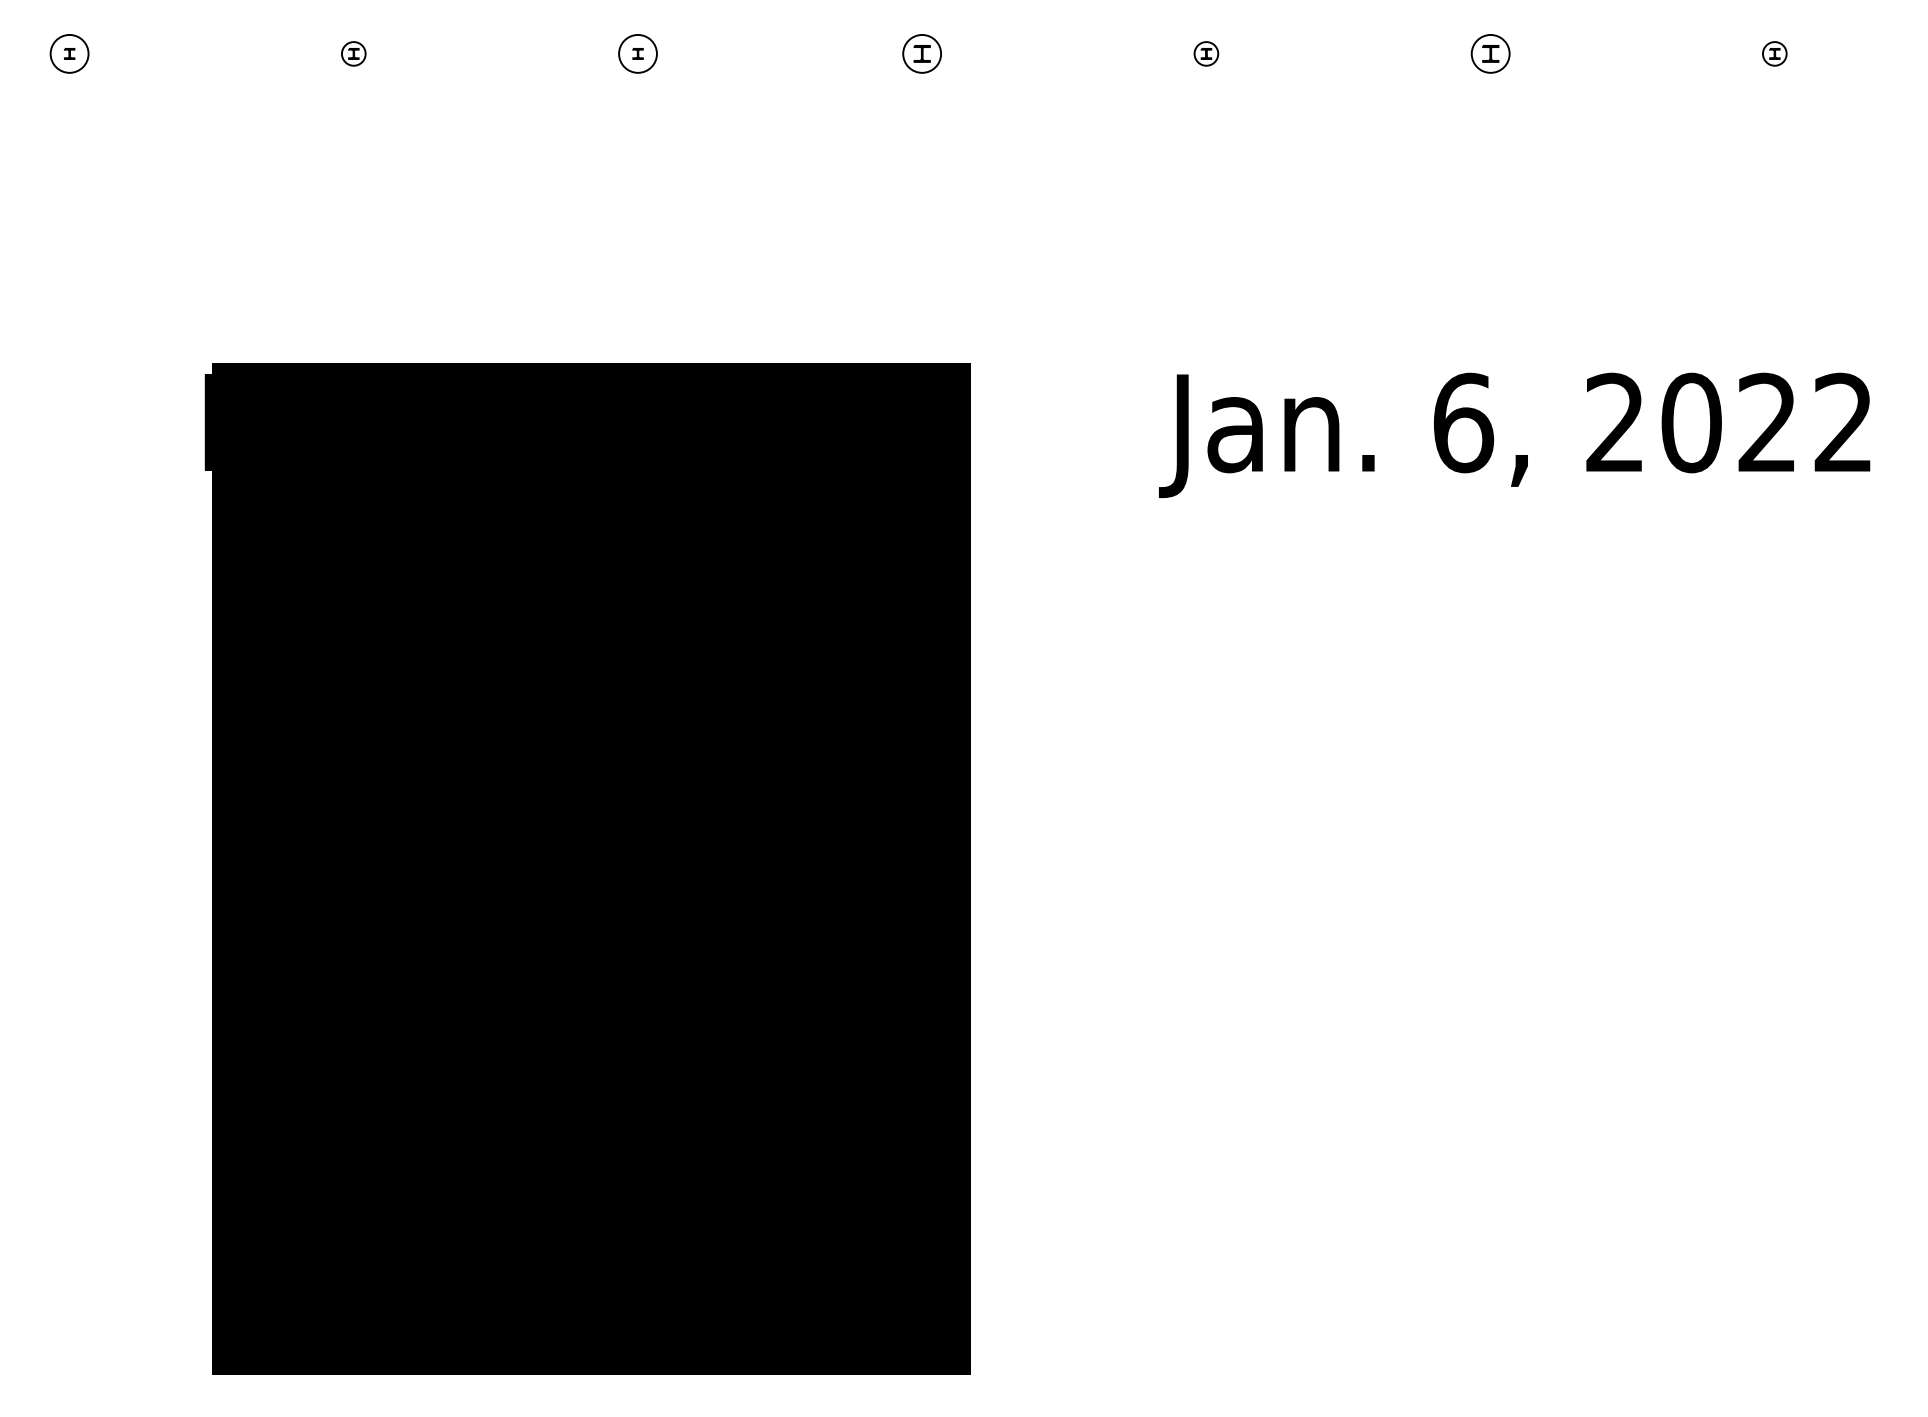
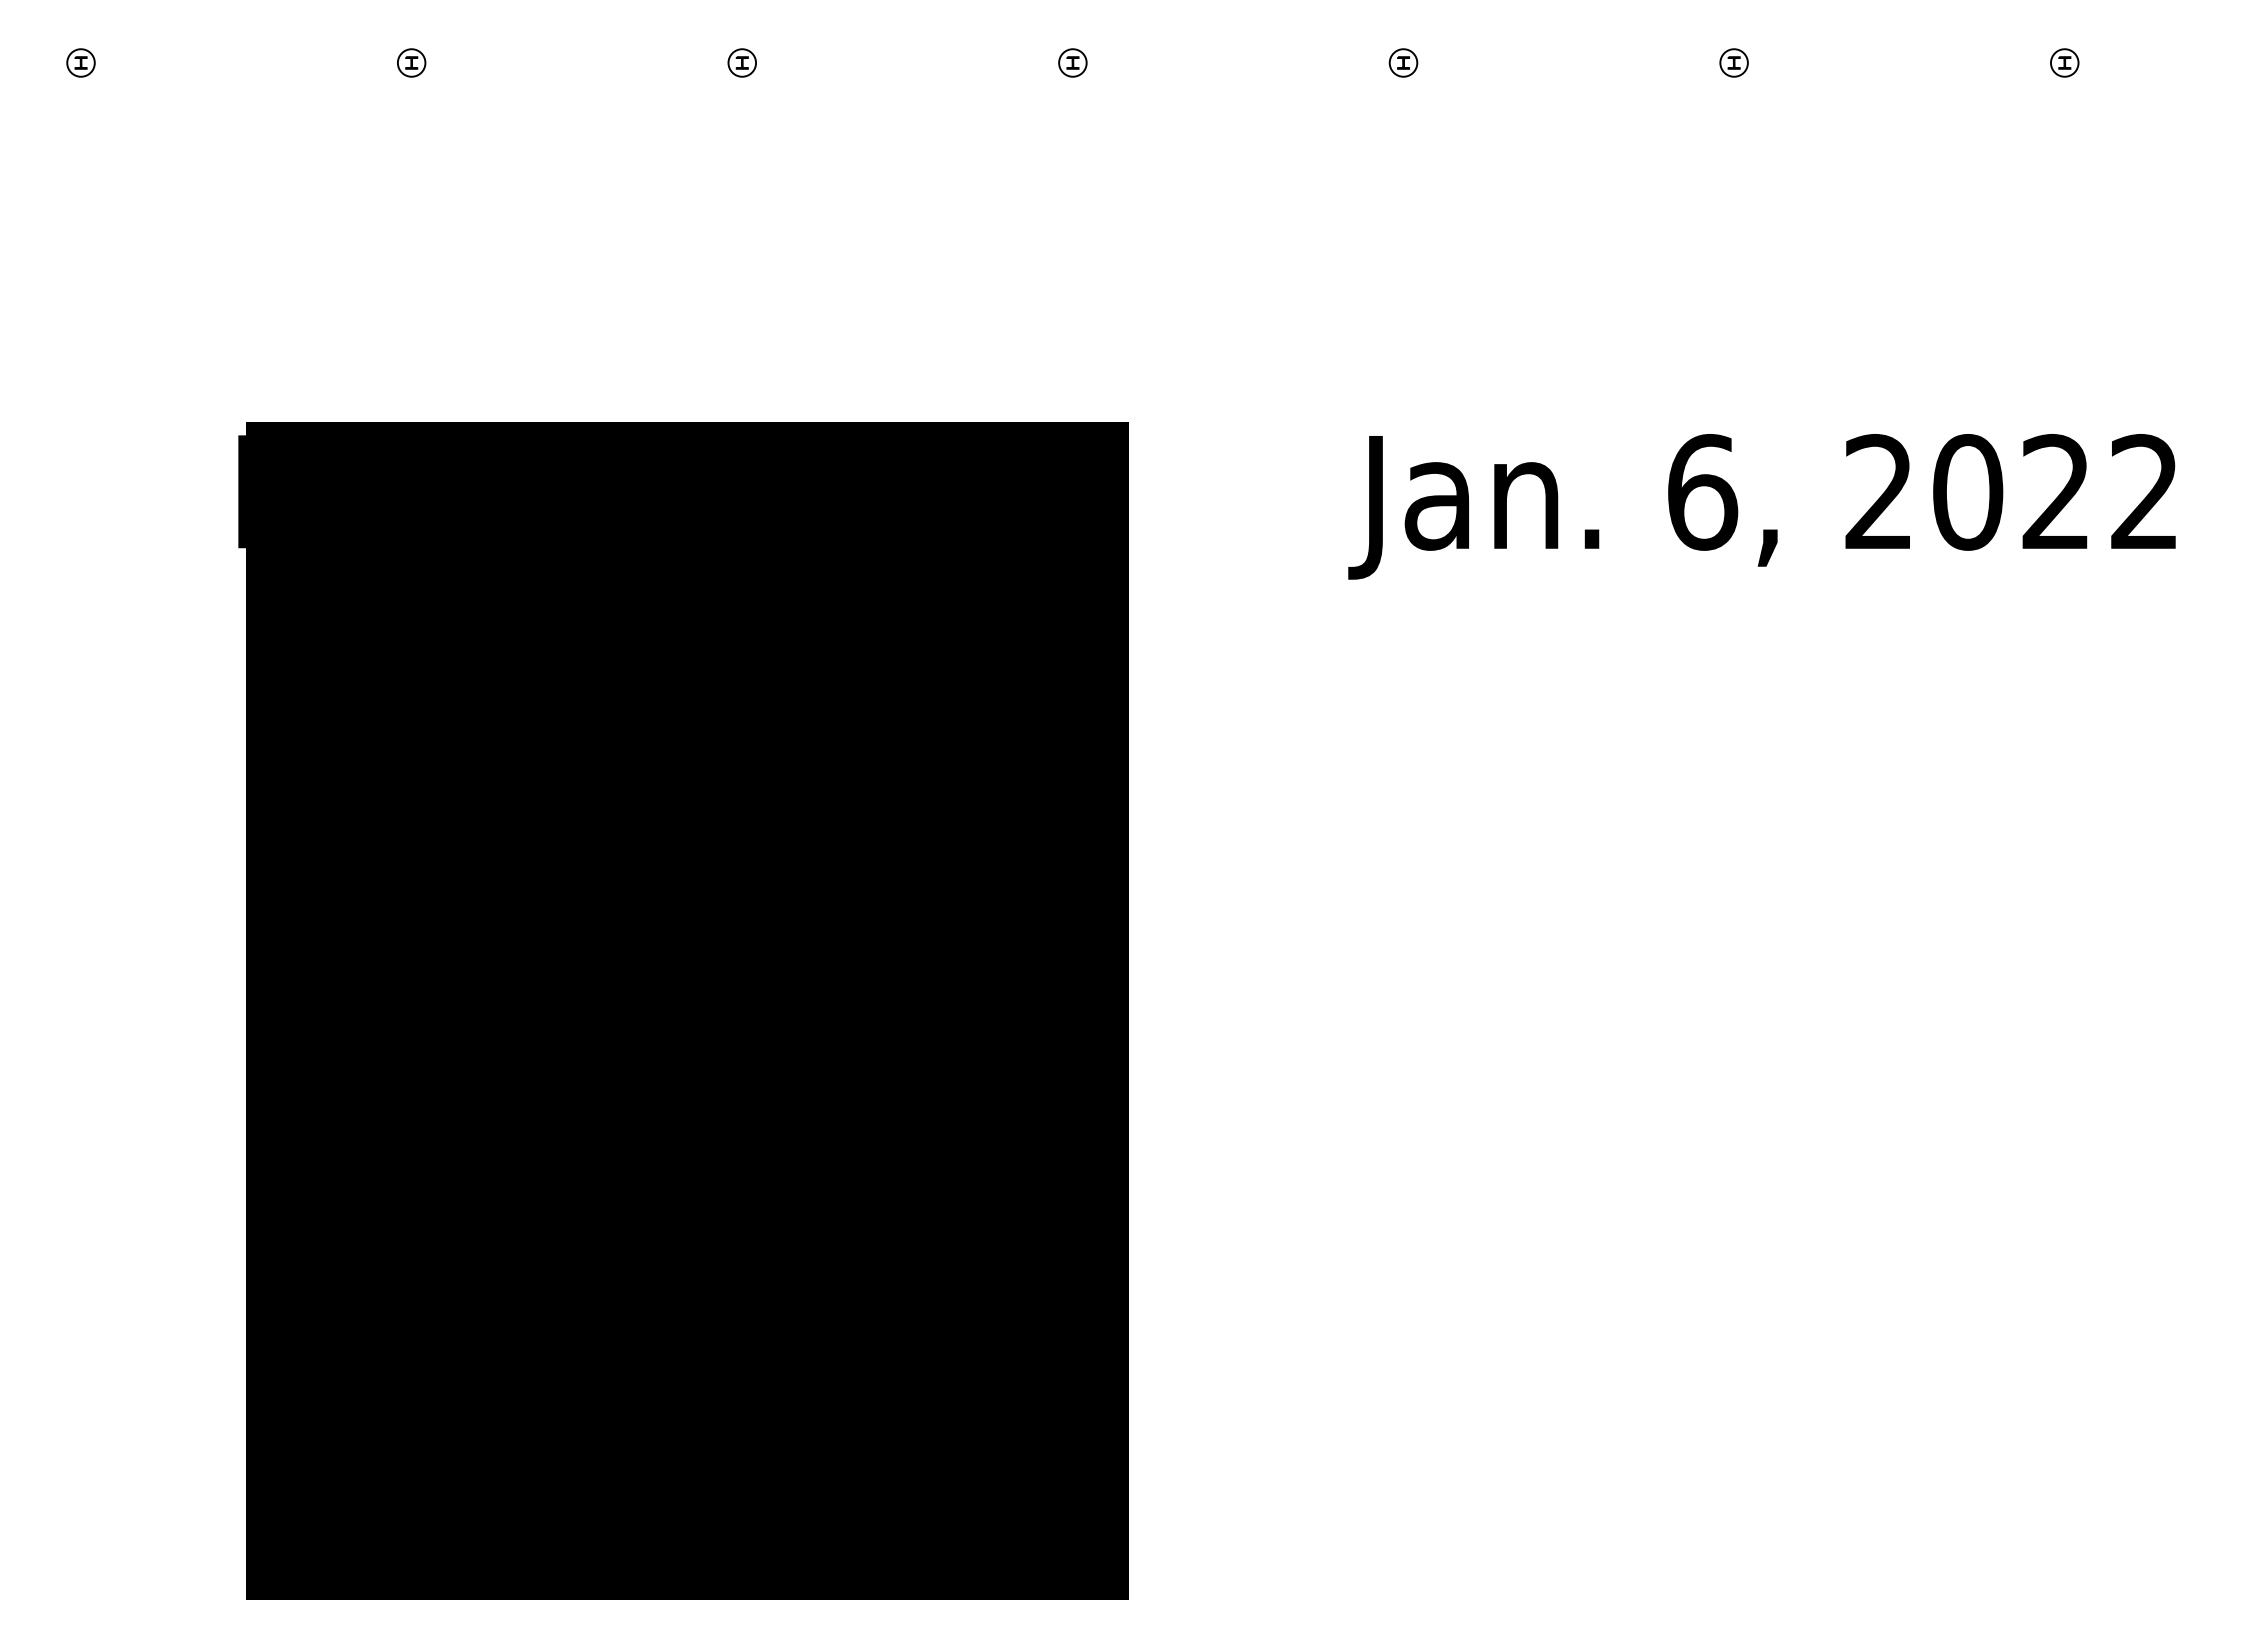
circle: (69, 53) -> (80, 62), size x0.62
circle: (638, 53) -> (742, 62), size x0.62
part: (921, 53) -> (1072, 62), size x0.62
part: (1490, 53) -> (1733, 62), size x0.62

